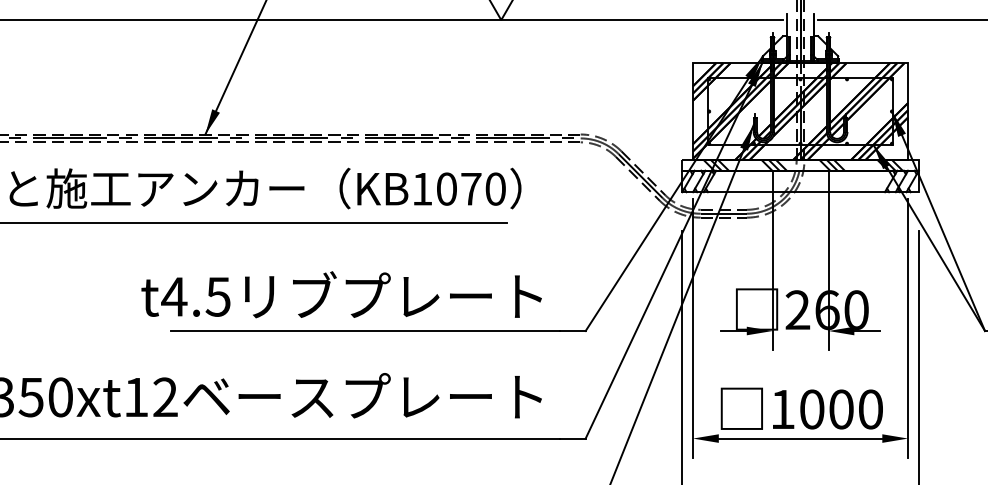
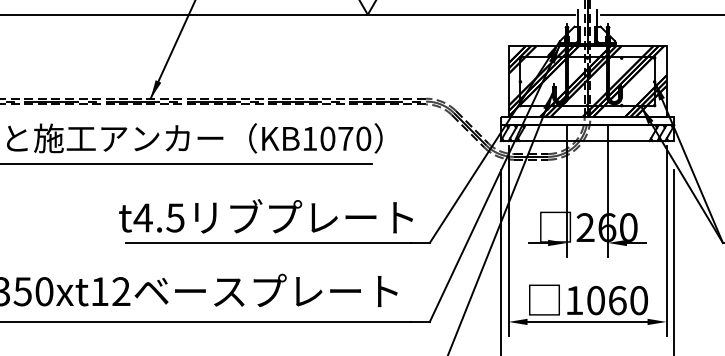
hatch: (802, 164) -> (588, 120), removed
text: (341, 294) -> (265, 216), moved
text: (841, 409) -> (617, 300), 1000 -> 1060

